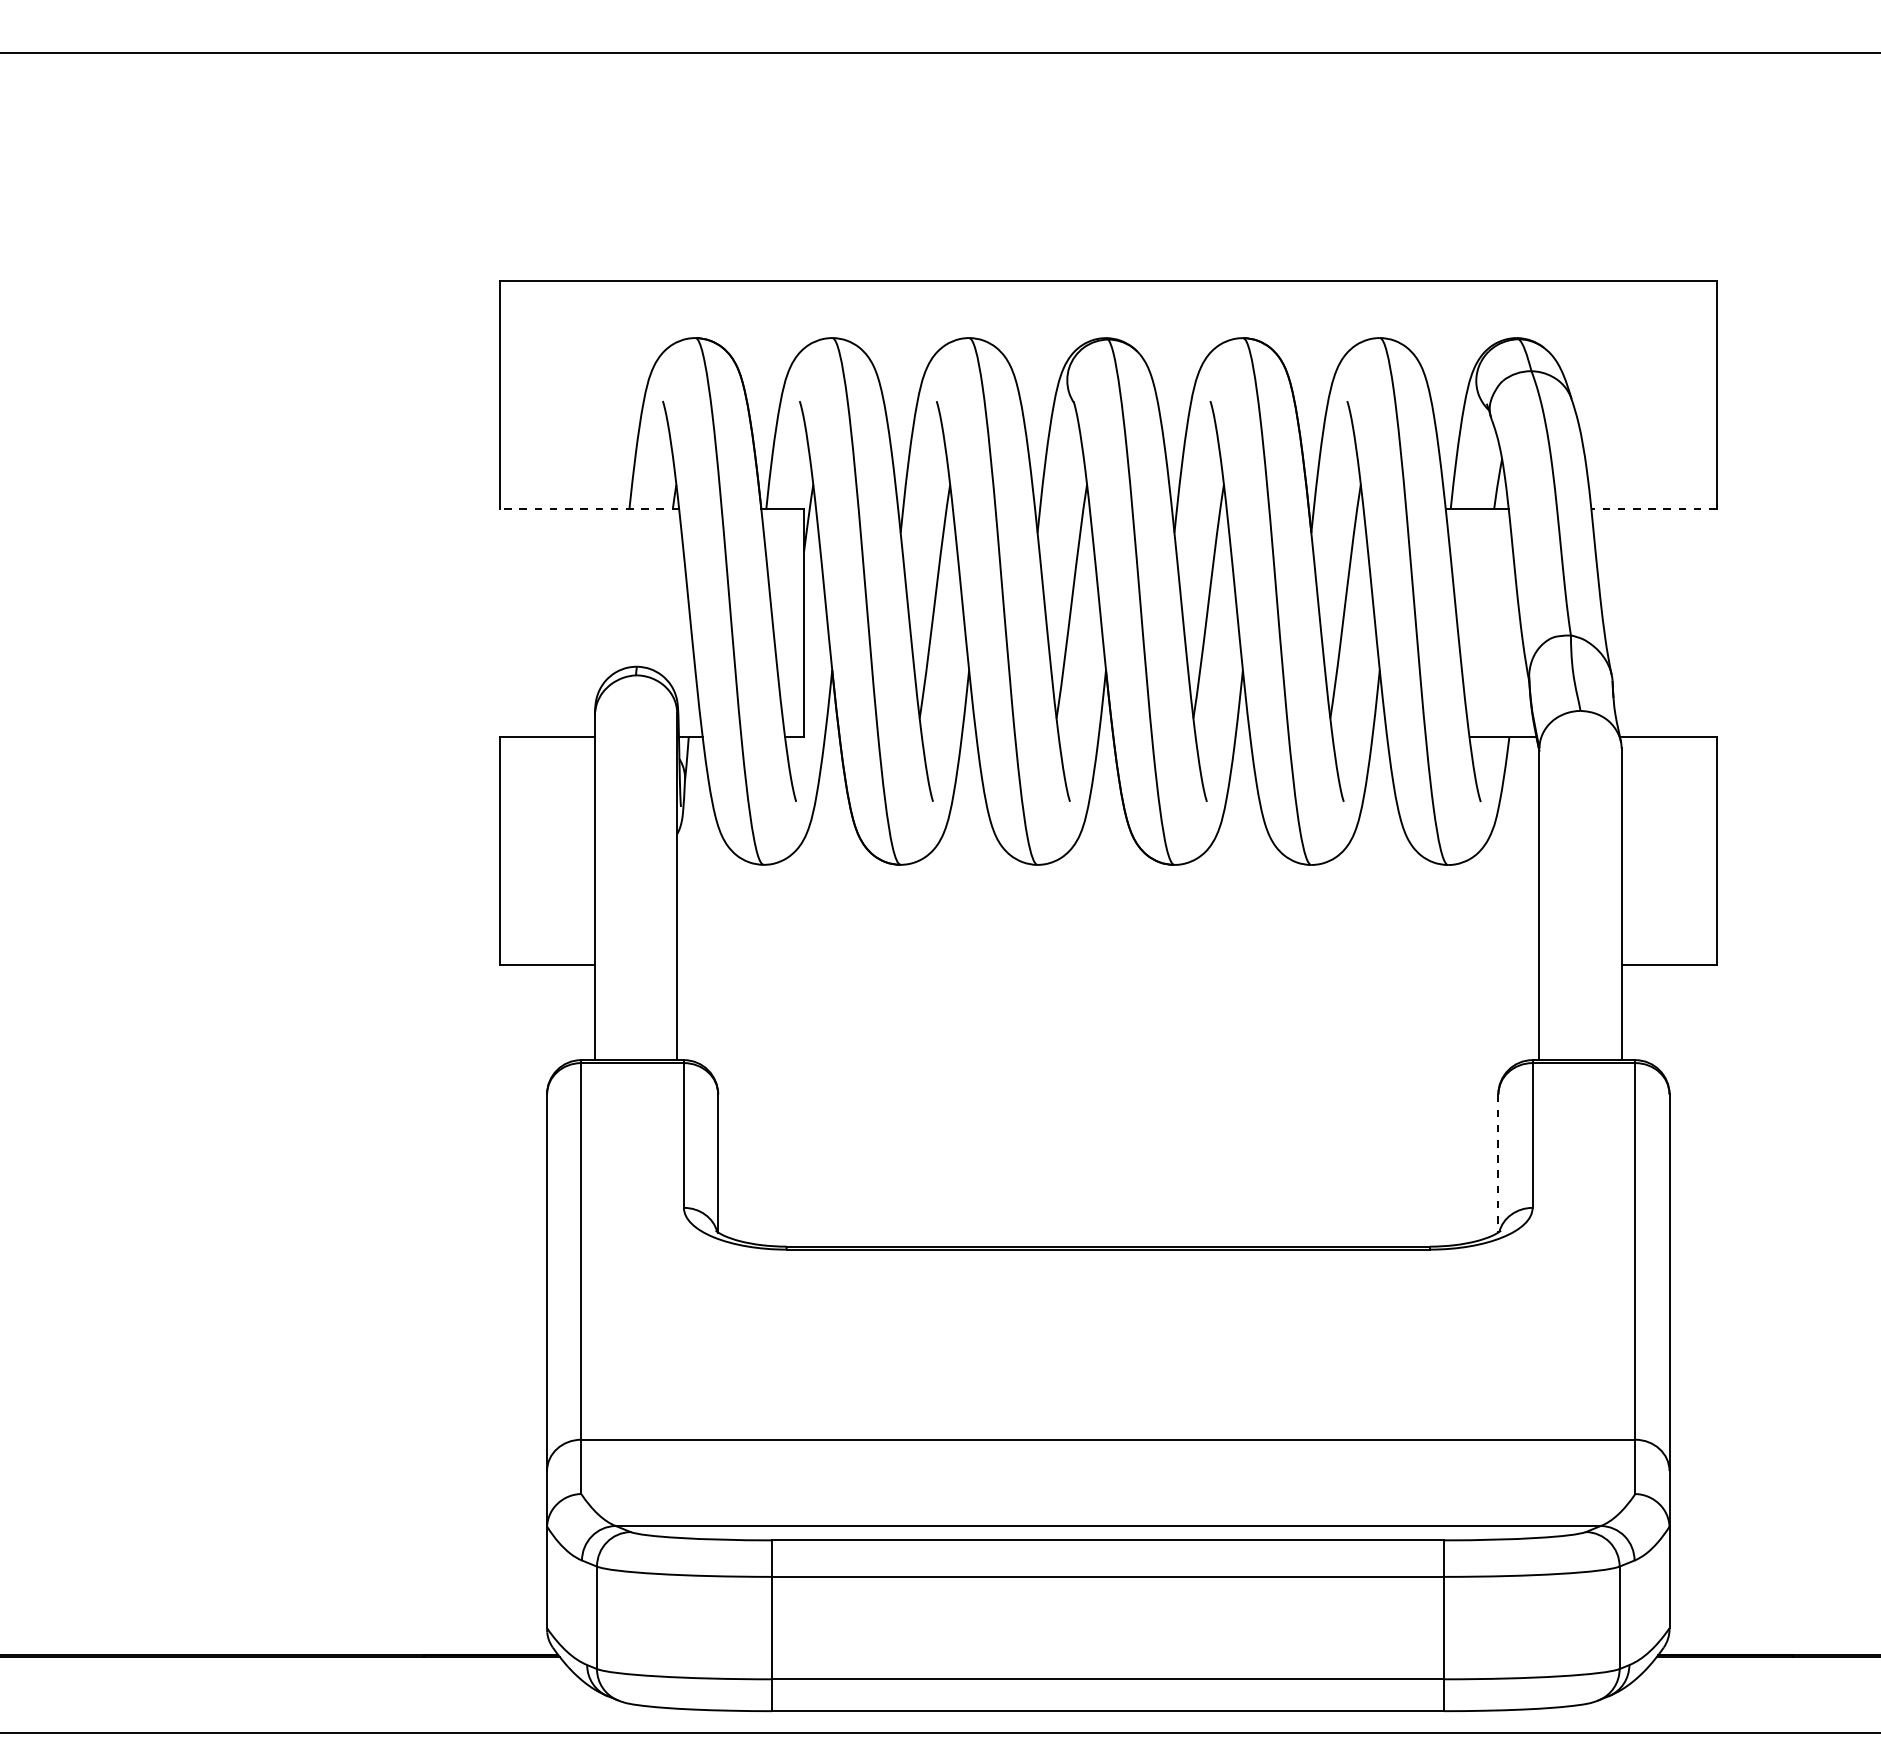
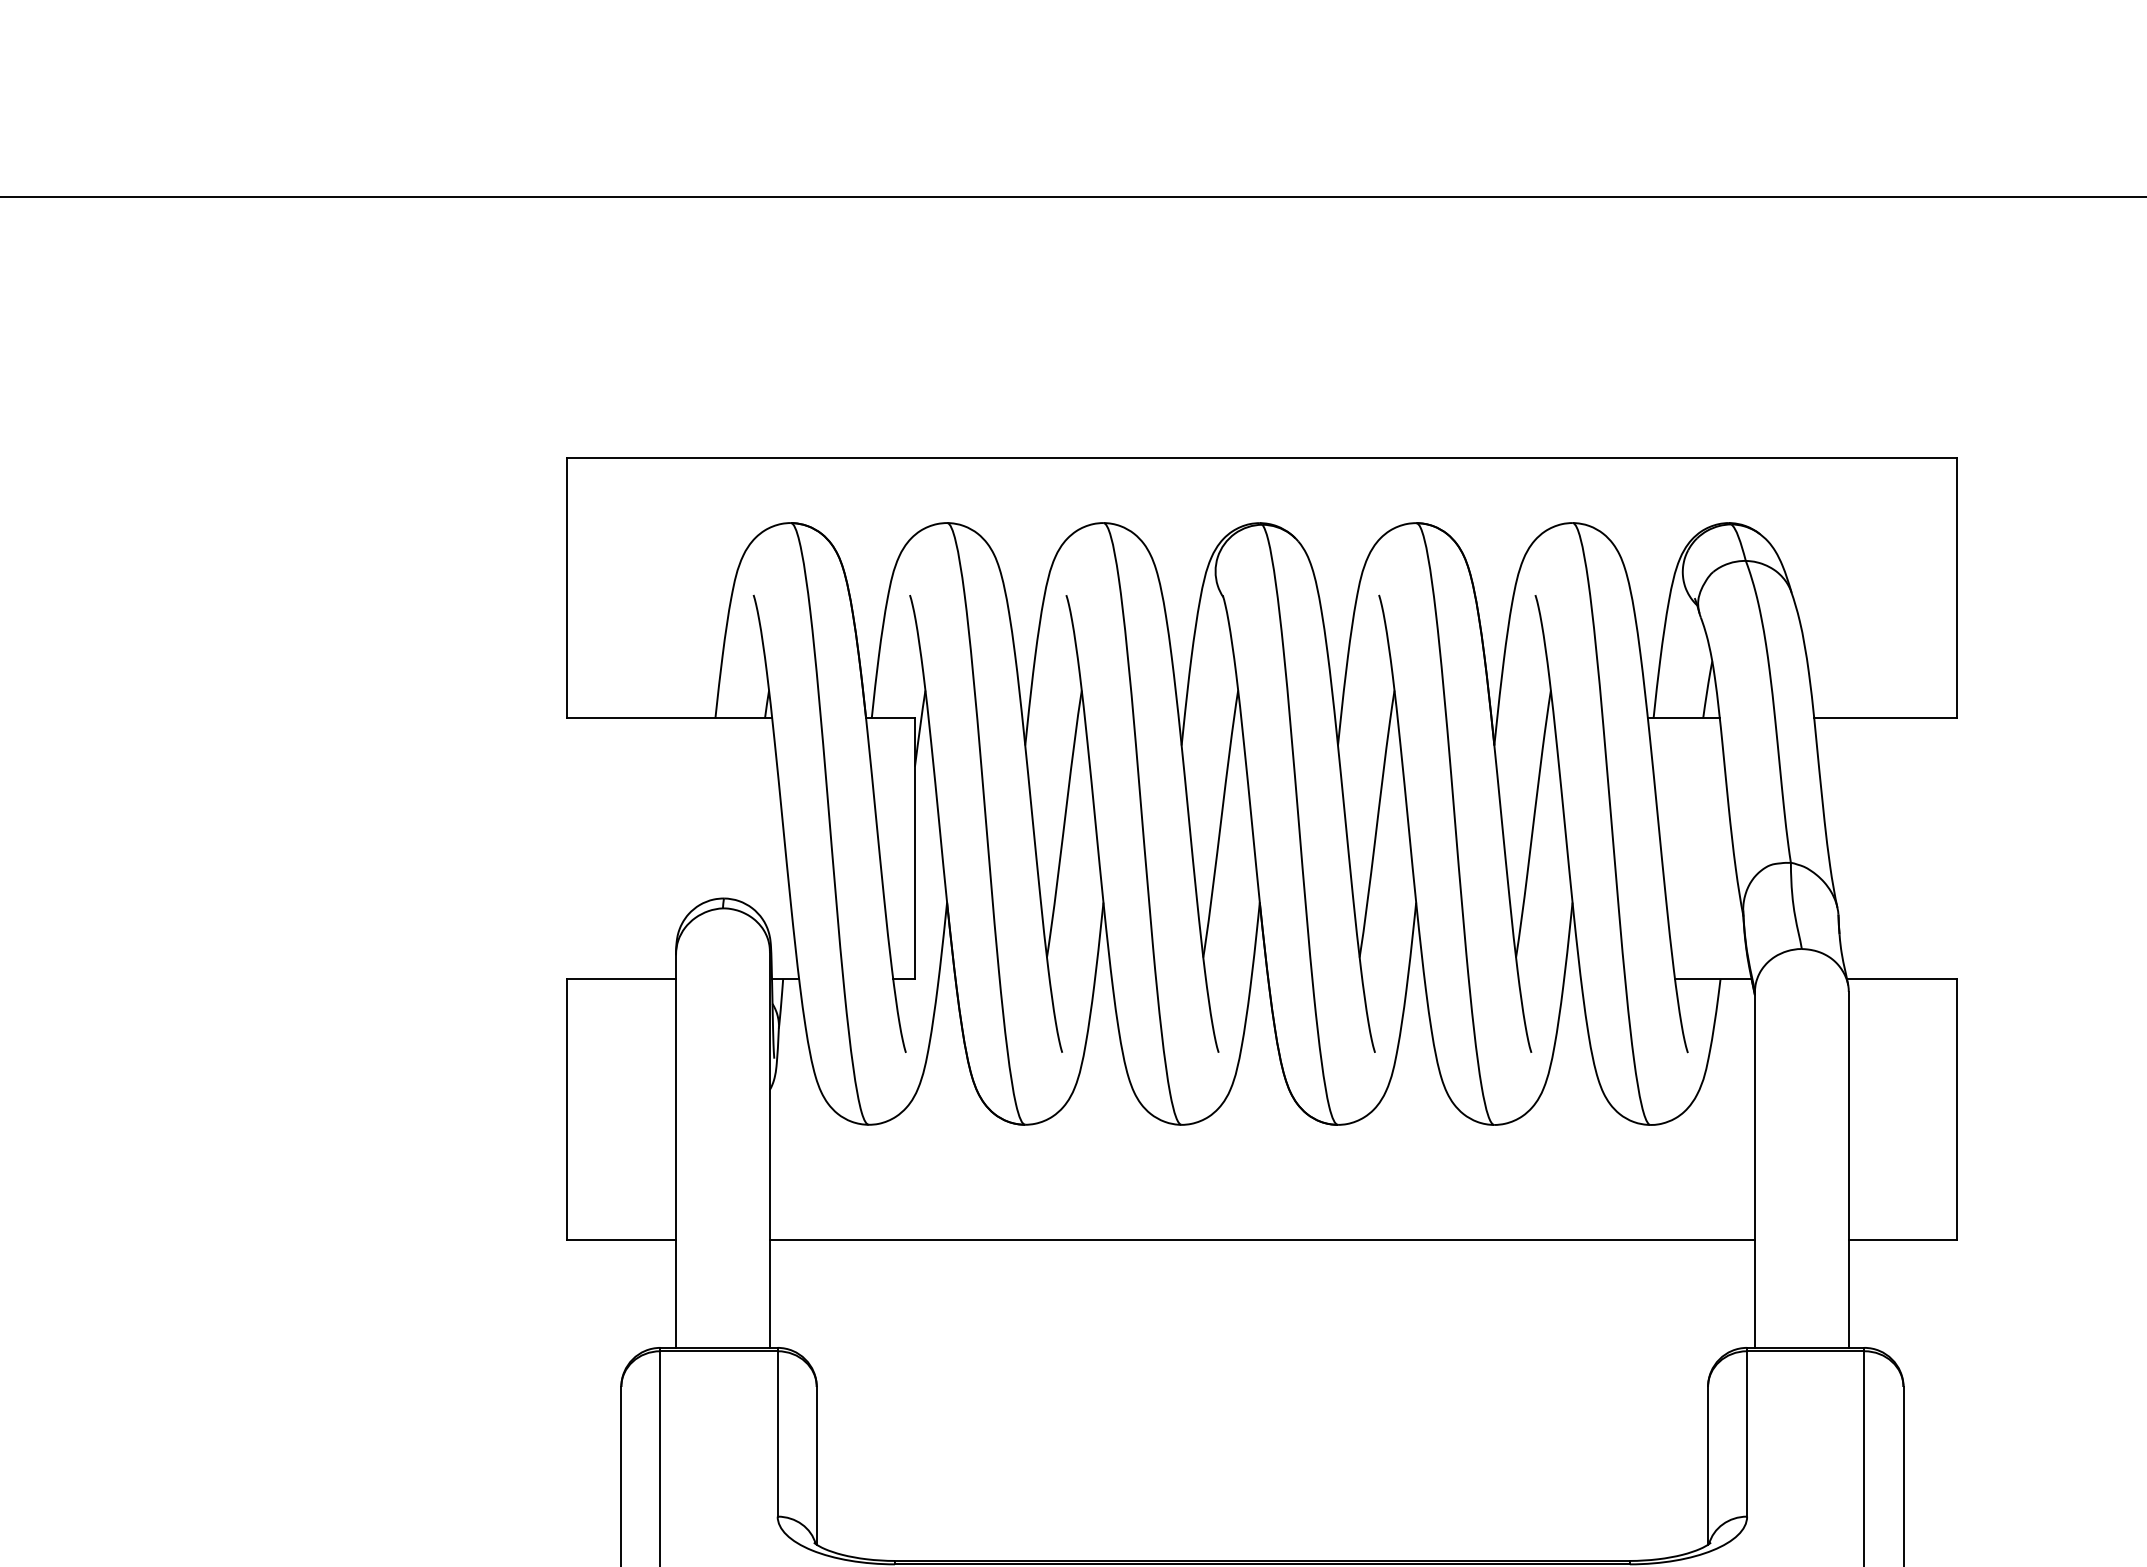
line: (589, 509) -> (669, 718), dashed -> solid
line: (1654, 509) -> (1886, 718), dashed -> solid
line: (1108, 965) -> (1262, 1239), added
line: (1498, 1163) -> (1708, 1465), dashed -> solid

